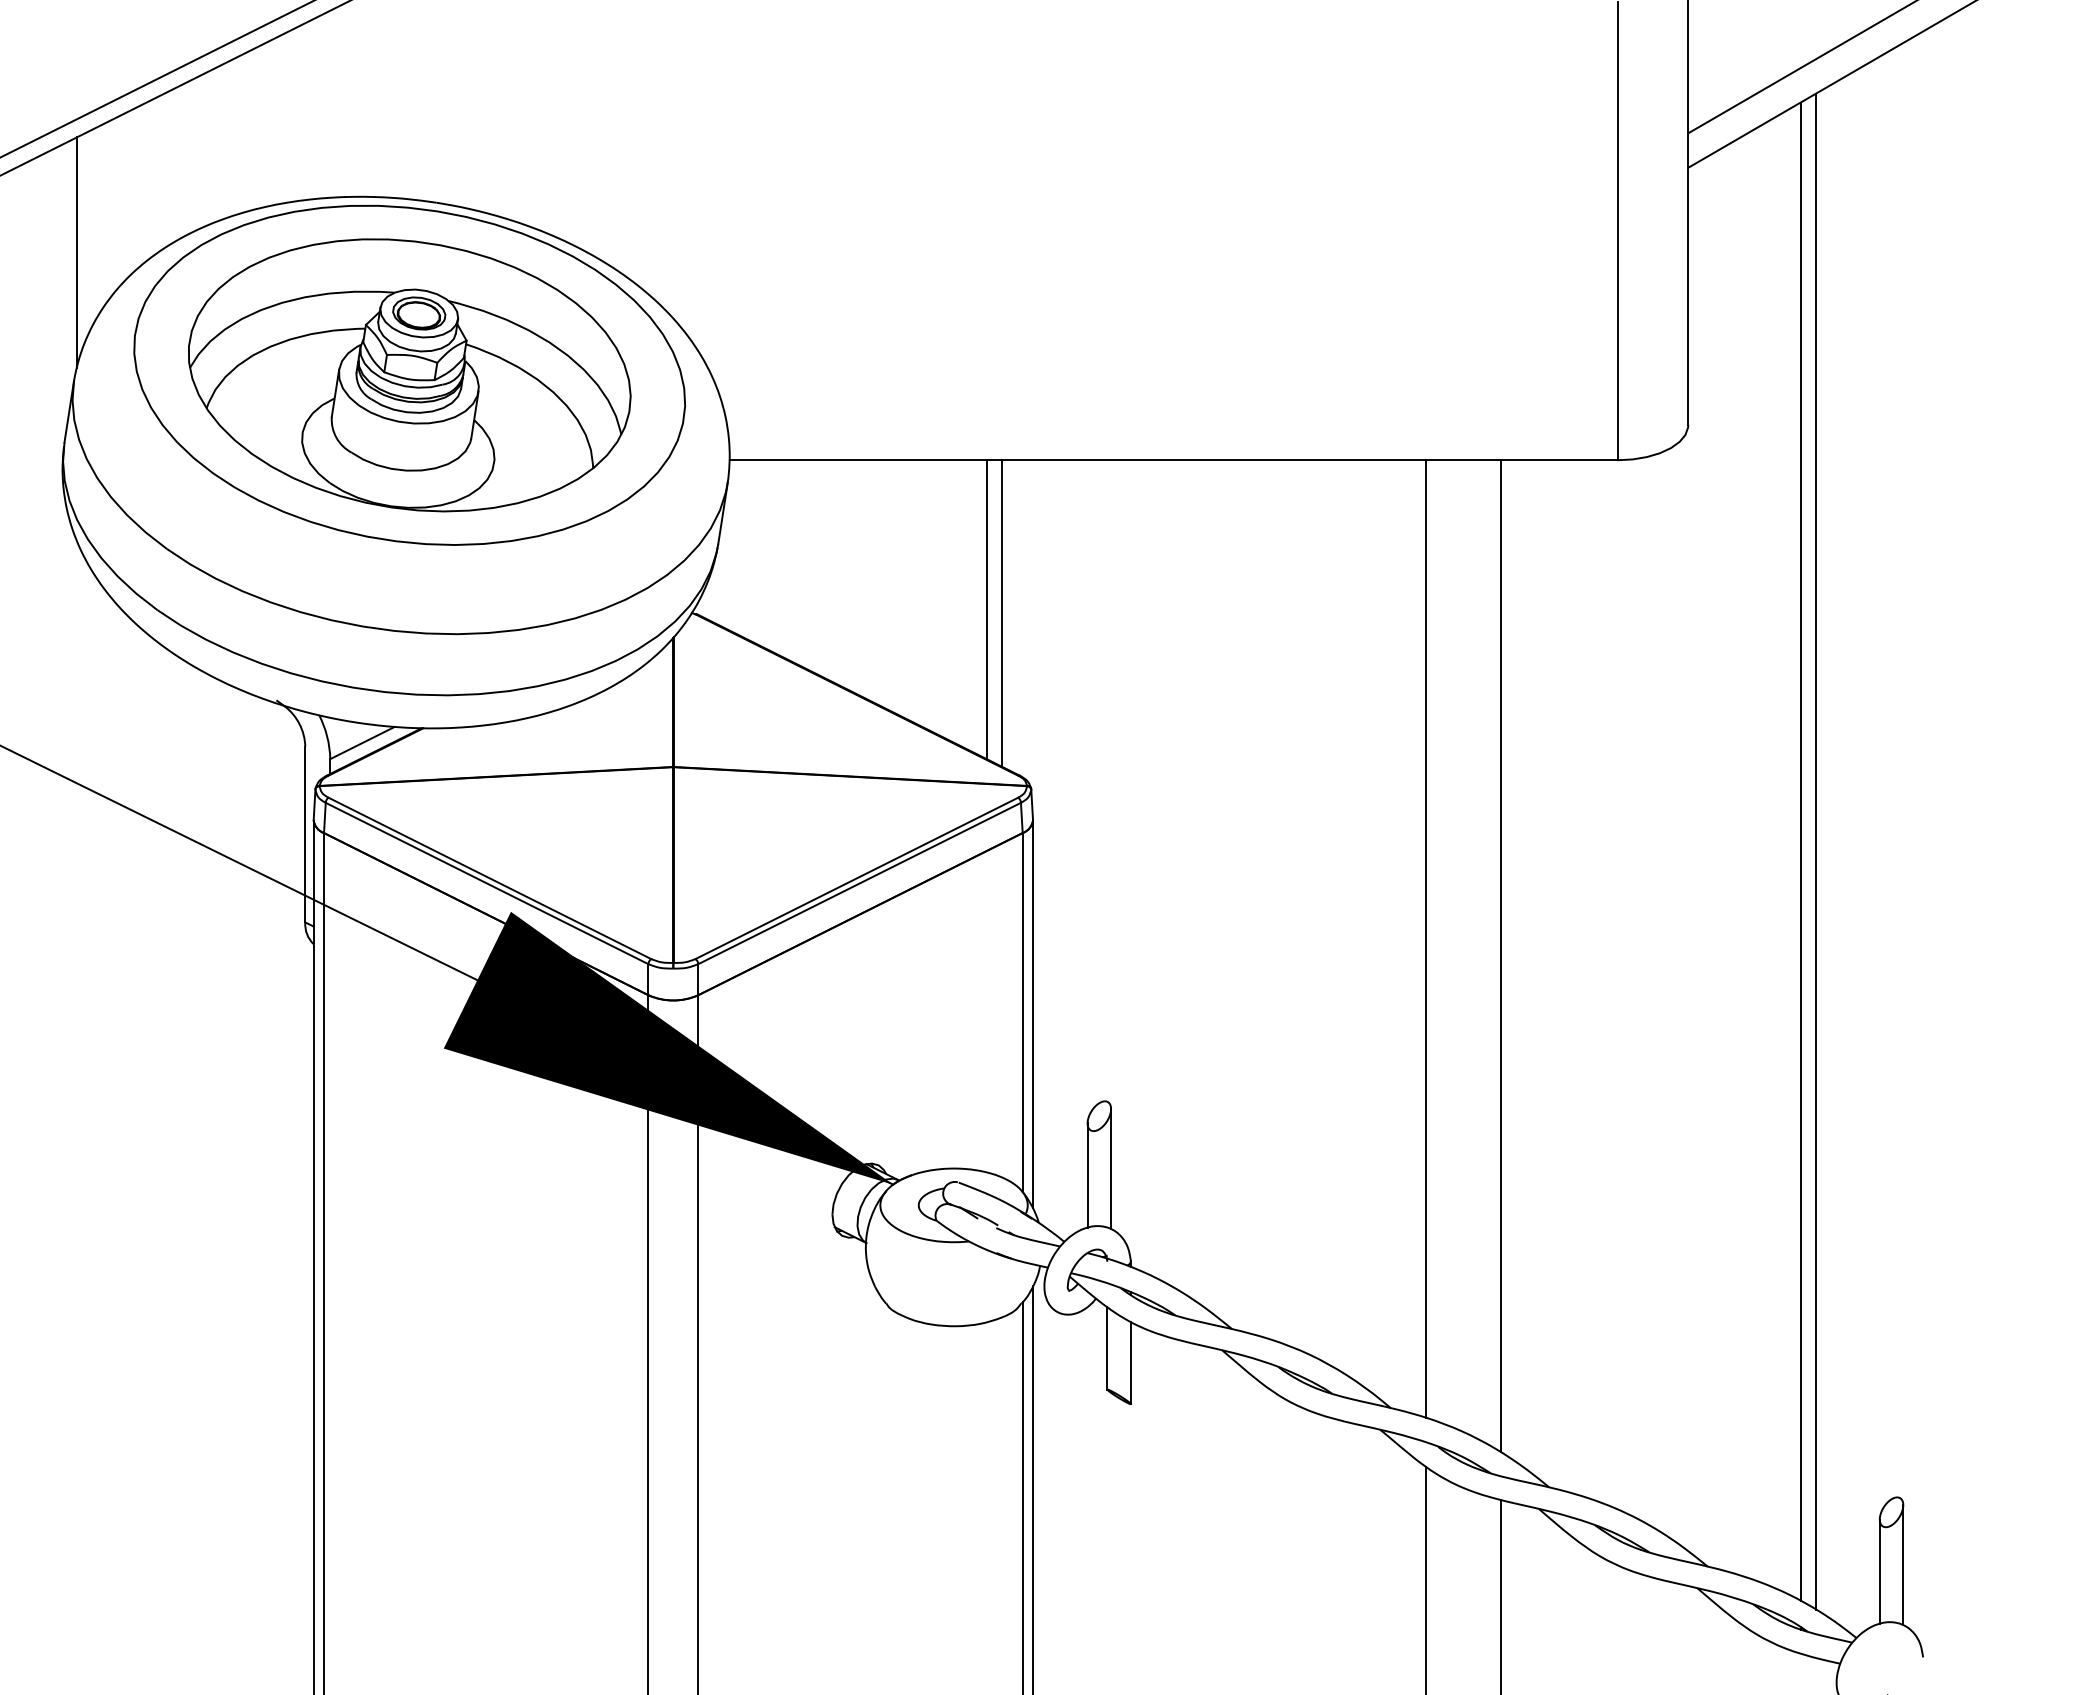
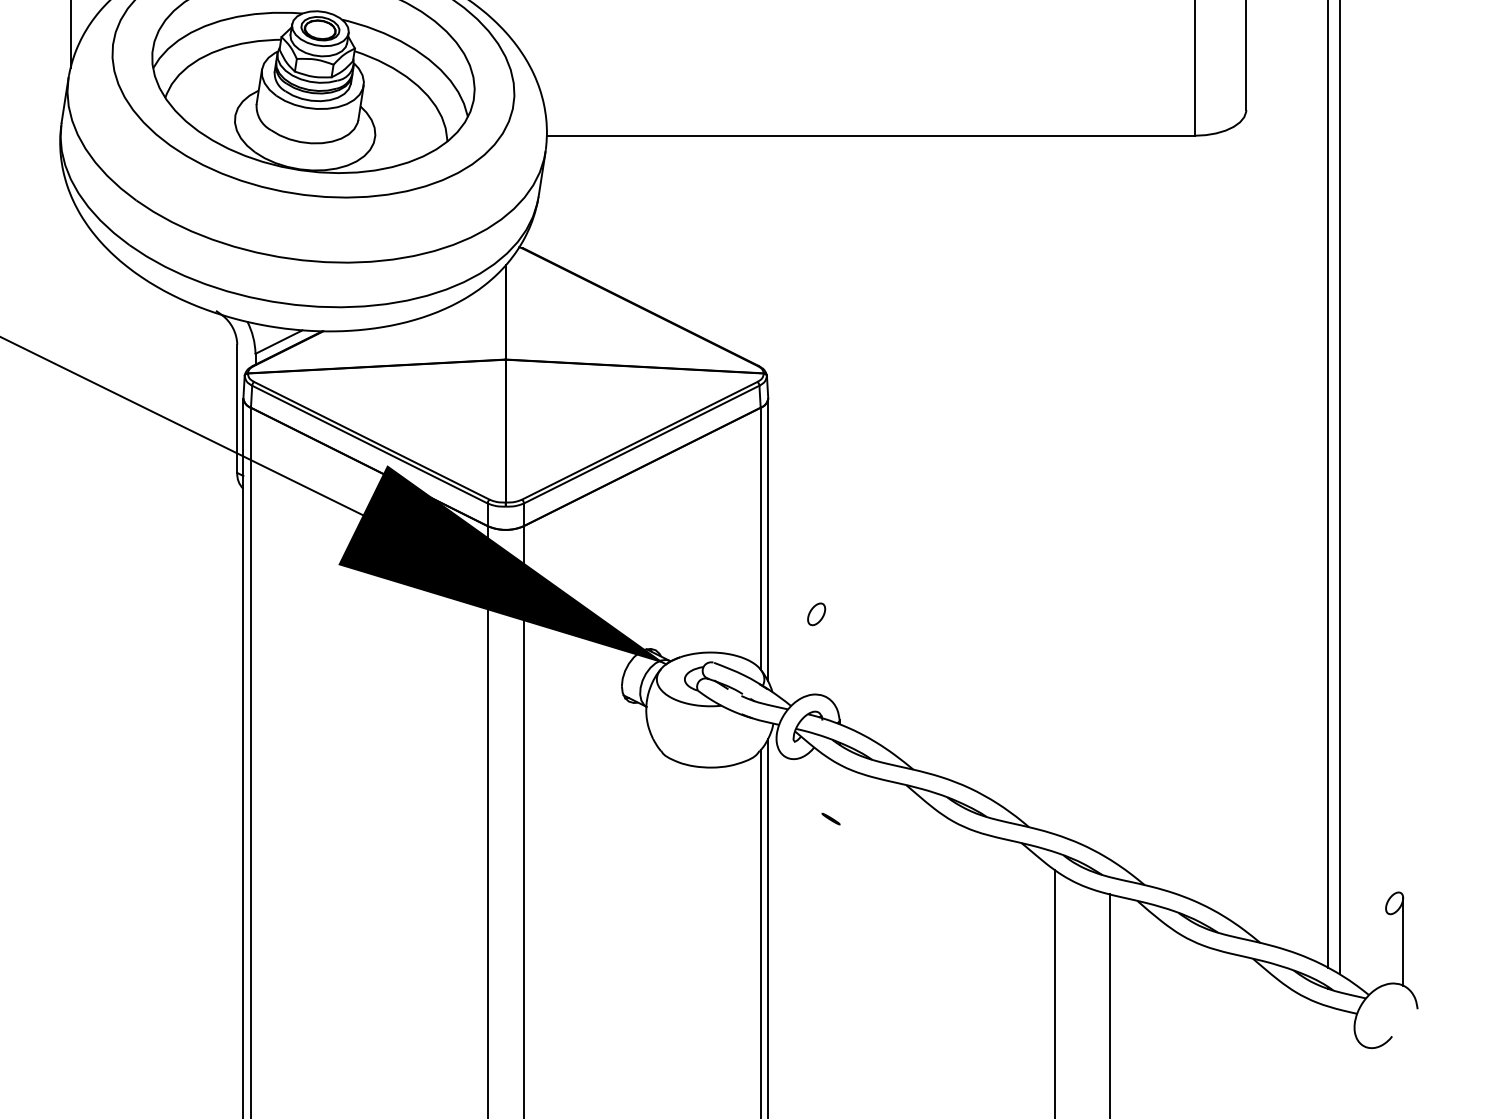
line: (986, 609) -> (734, 244), removed
line: (1002, 613) -> (745, 247), removed
line: (1426, 938) -> (1055, 484), removed
line: (1501, 956) -> (1110, 497), removed
line: (1111, 1169) -> (825, 653), removed
line: (1087, 1175) -> (807, 657), removed
line: (1107, 1348) -> (822, 783), removed
line: (1130, 1363) -> (839, 794), removed
line: (1879, 1571) -> (1385, 946), removed

